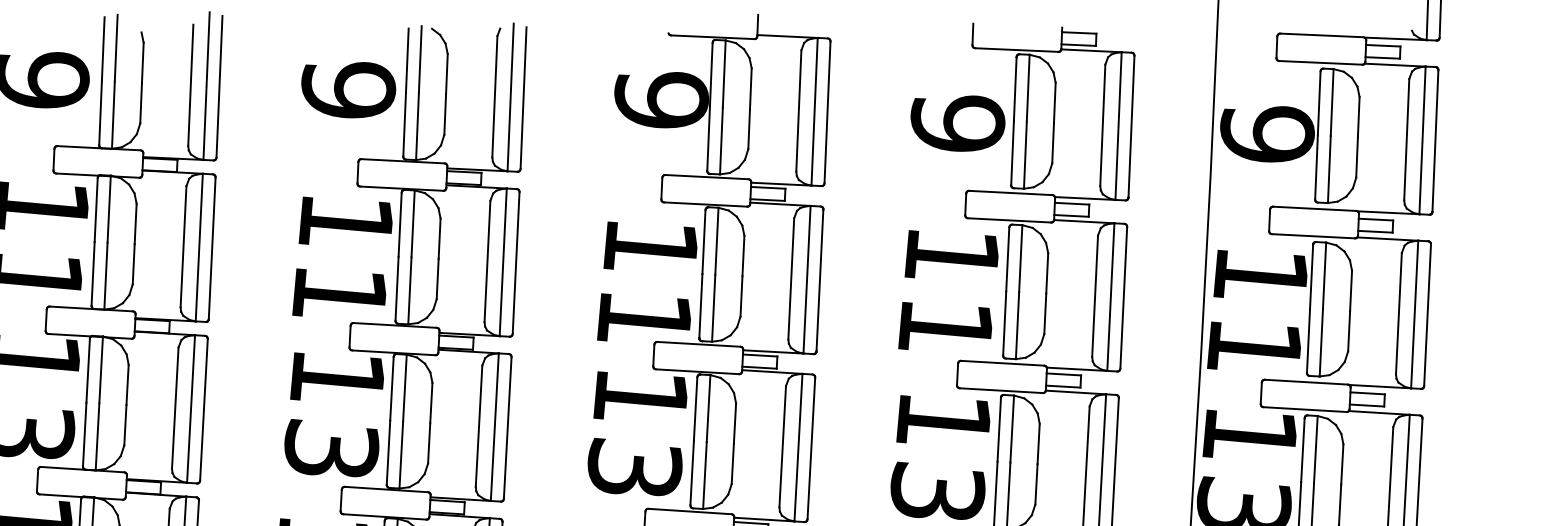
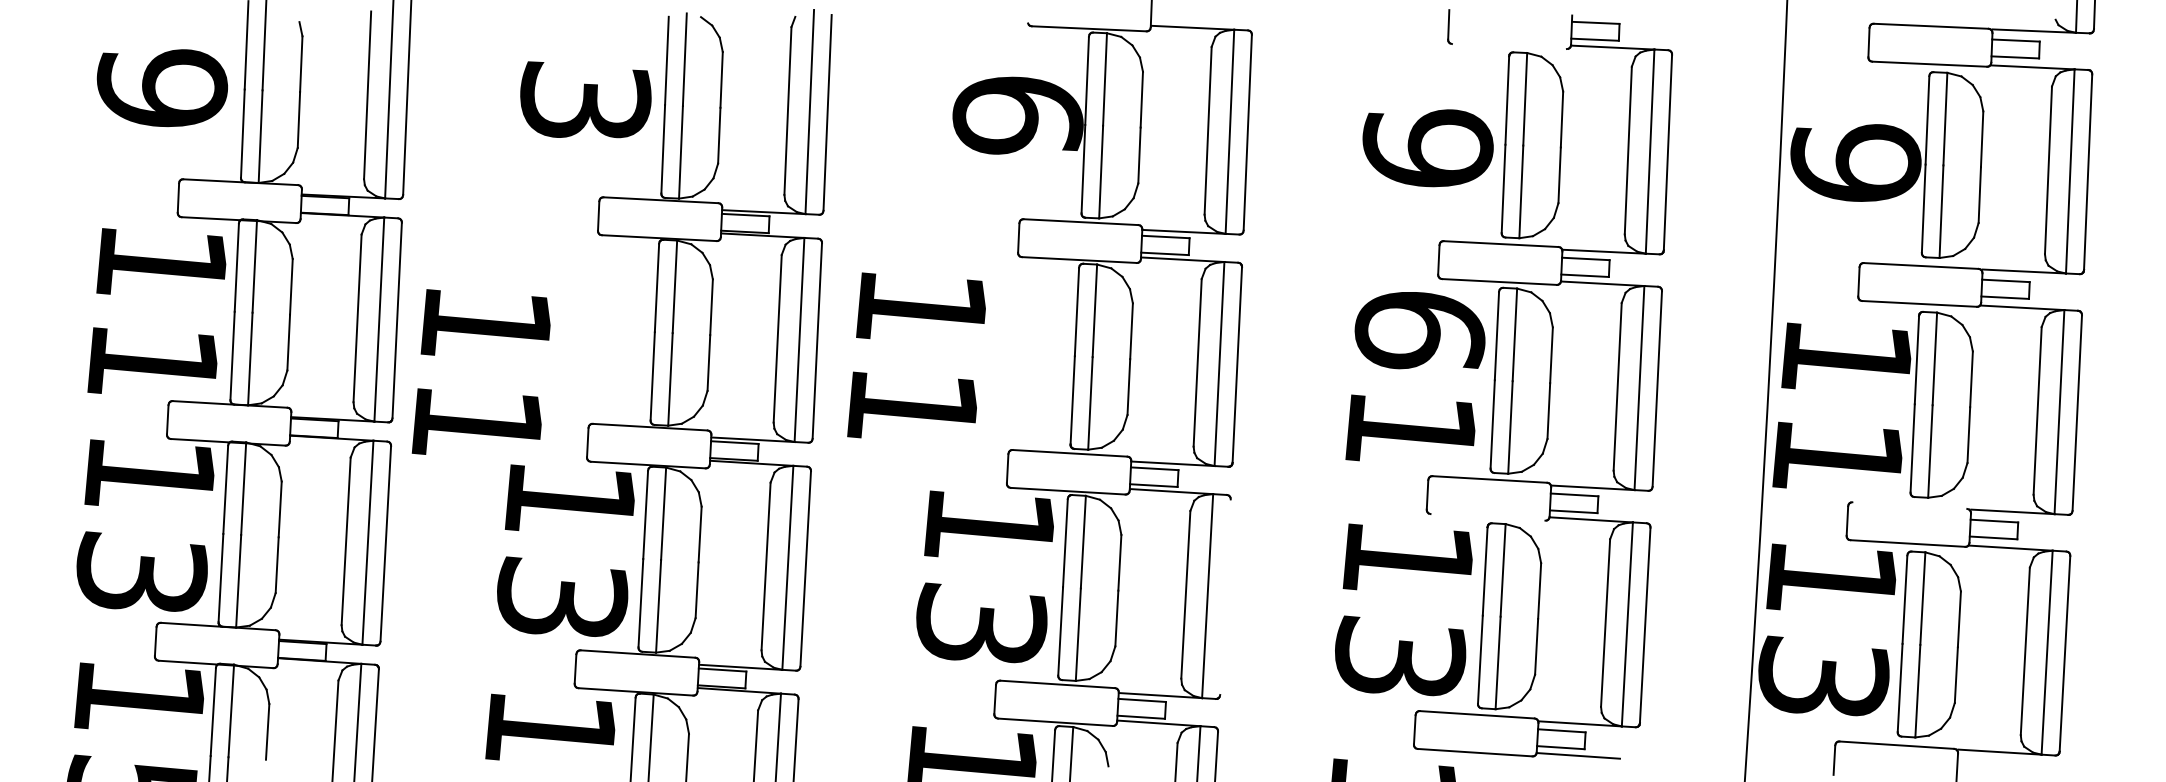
line: (1016, 50) -> (1508, 46), removed
text: (348, 89) -> (585, 100), 9 -> 3
text: (661, 99) -> (1018, 115), 9 -> 6
text: (951, 255) -> (1419, 330), 11 -> 61
text: (341, 256) -> (480, 371), moved
text: (647, 281) -> (916, 355), moved
line: (1306, 382) -> (1909, 505), removed
line: (1000, 390) -> (1487, 517), removed
line: (811, 448) -> (1225, 597), removed

